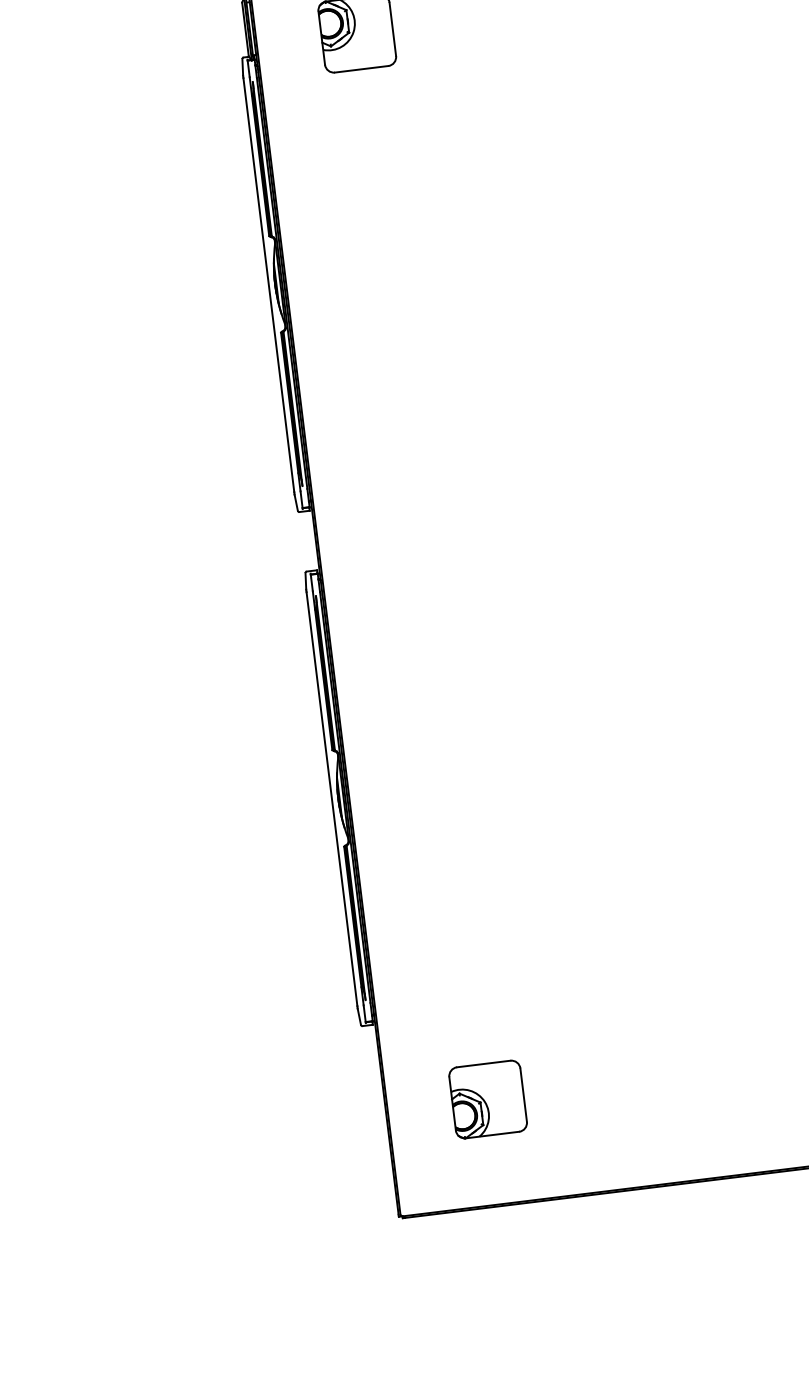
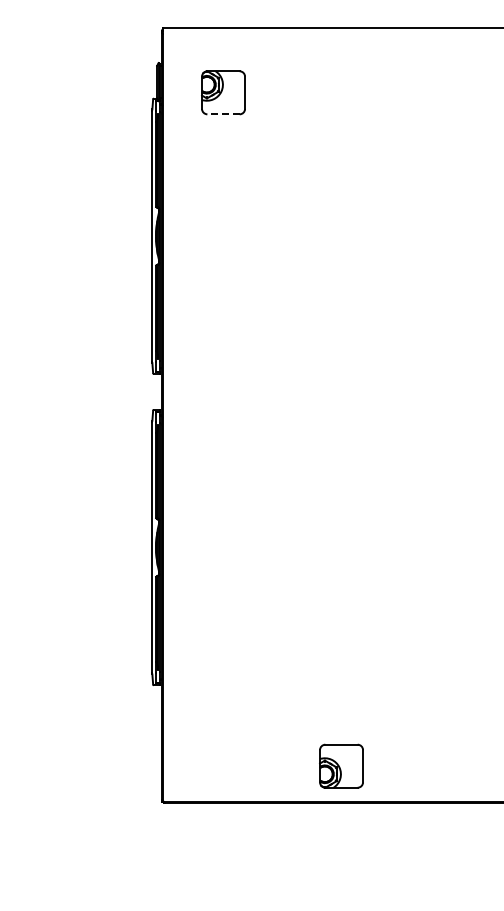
line: (361, 69) -> (223, 114), solid -> dashed
part: (487, 1098) -> (341, 765), moved

